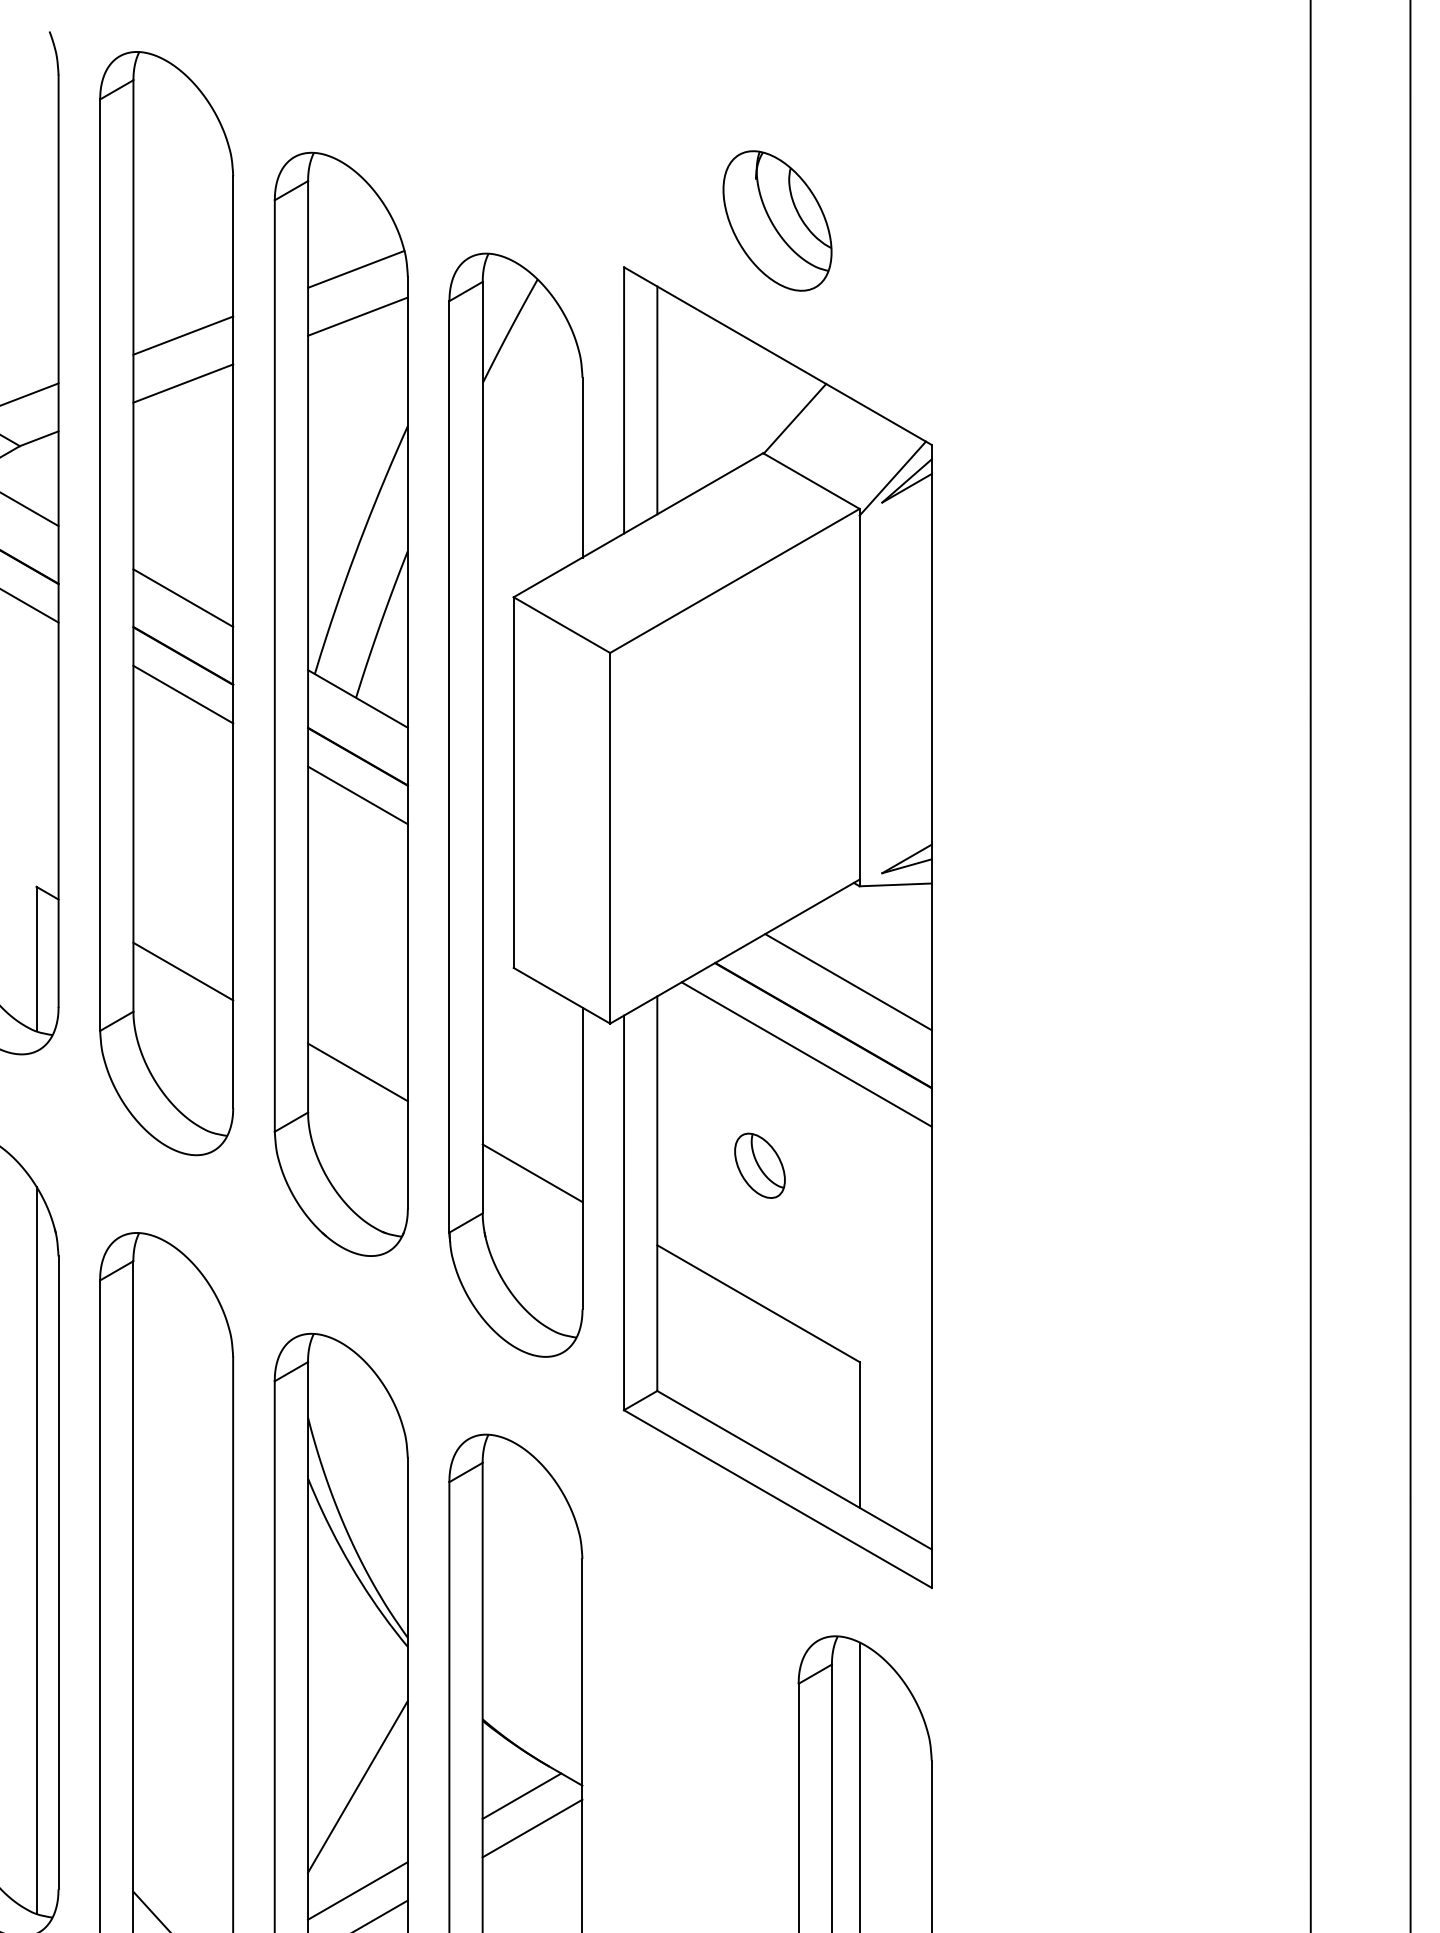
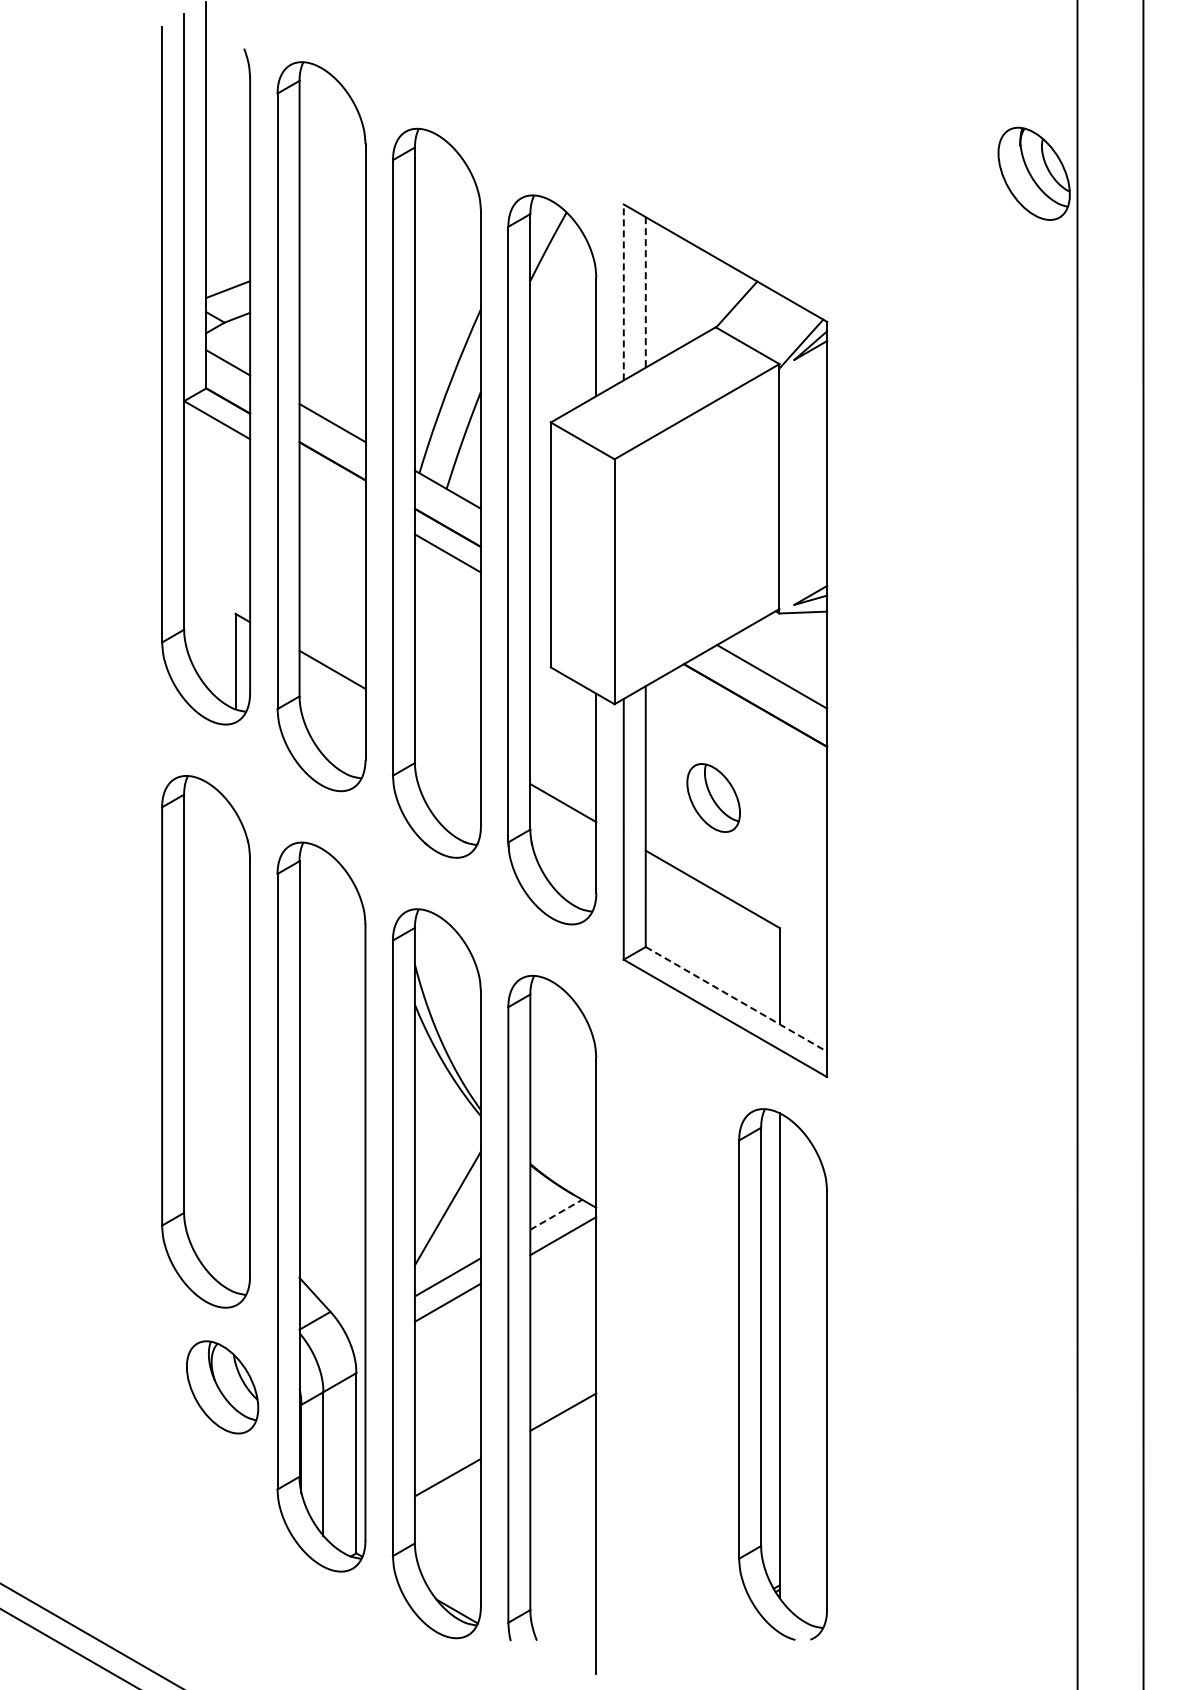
part: (776, 220) -> (1033, 173), moved
line: (355, 268) -> (446, 205), removed
line: (357, 315) -> (447, 236), removed
line: (183, 335) -> (332, 249), removed
line: (183, 382) -> (332, 280), removed
line: (623, 400) -> (623, 292), solid -> dashed
line: (656, 400) -> (645, 292), solid -> dashed
line: (183, 694) -> (332, 486), removed
line: (806, 1054) -> (744, 724), removed
line: (357, 1072) -> (447, 736), removed
part: (759, 1166) -> (713, 798), size x1.6
line: (794, 1470) -> (736, 999), solid -> dashed
line: (36, 1549) -> (235, 1051), removed
line: (522, 1795) -> (556, 1214), solid -> dashed

